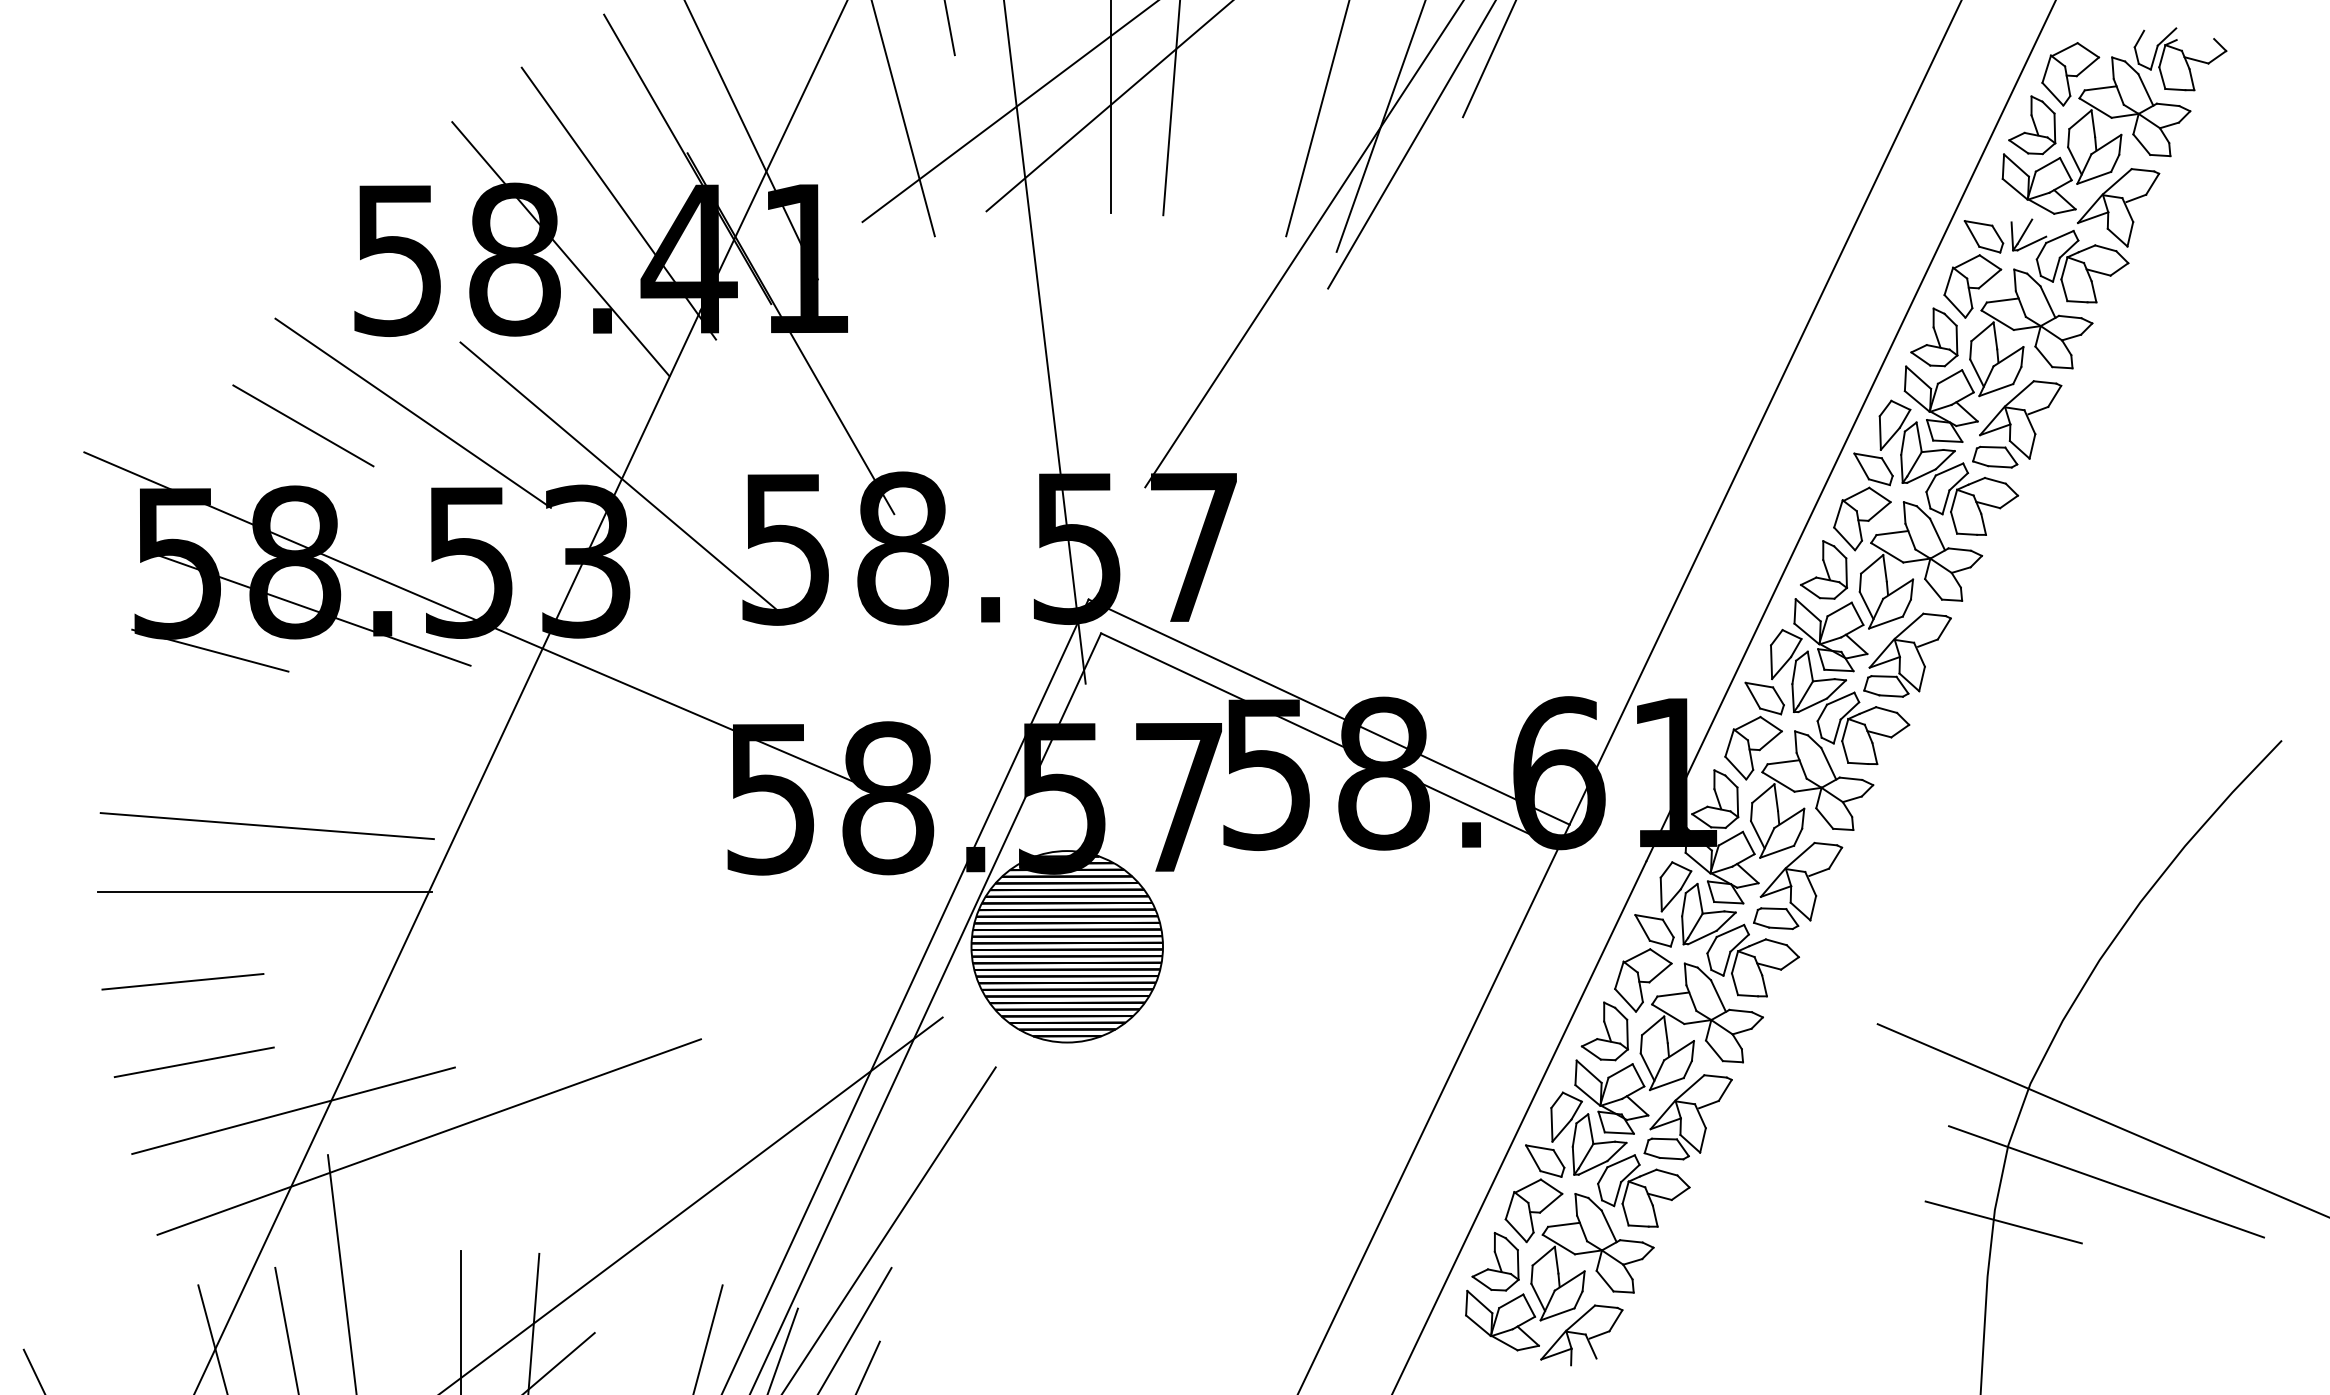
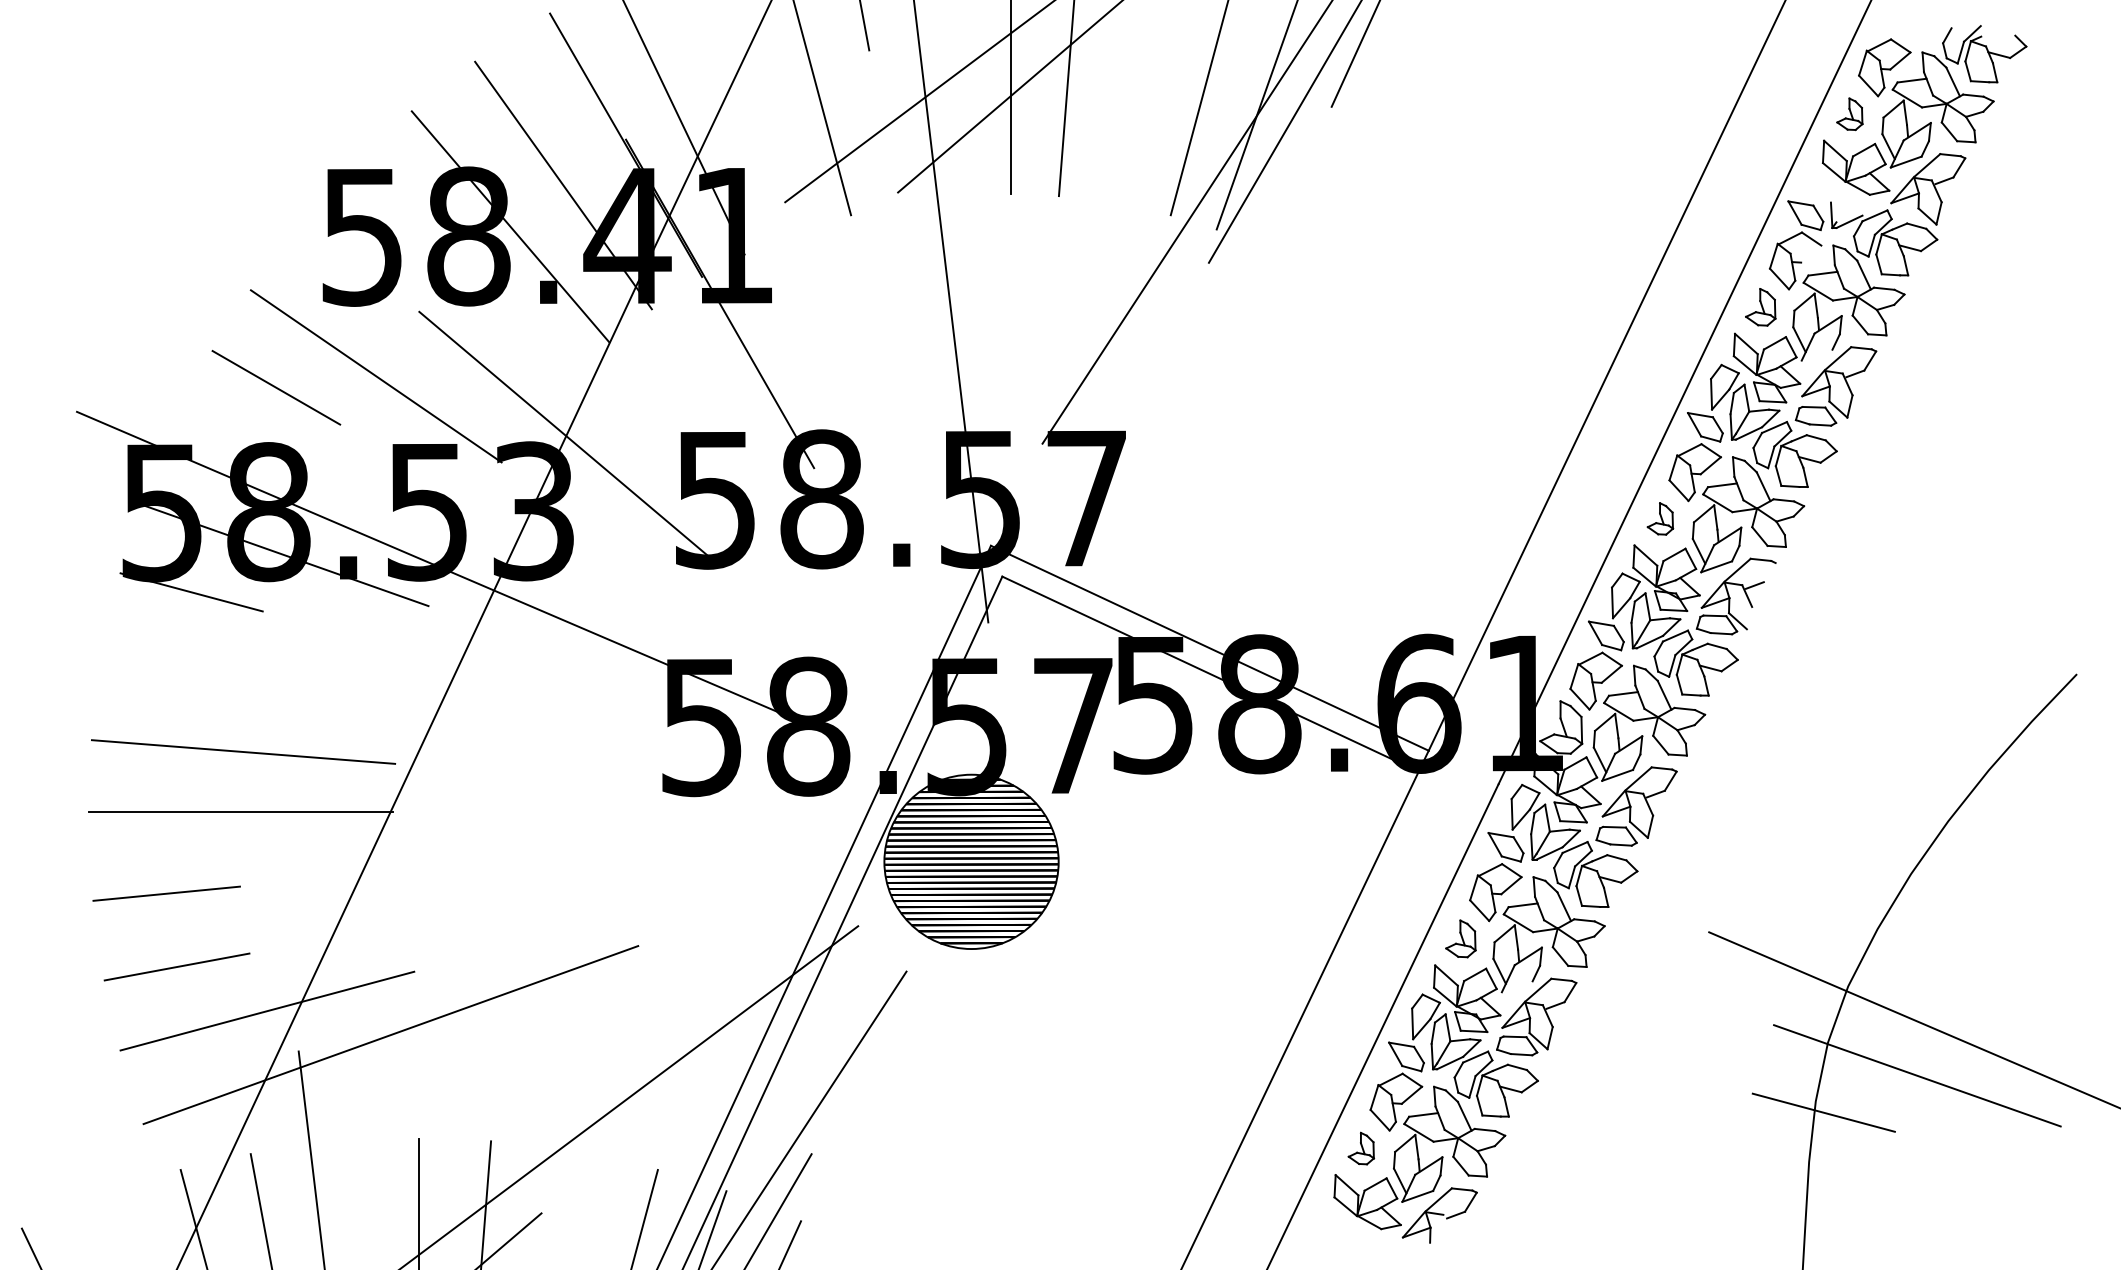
part: (2032, 125) -> (1850, 114), size x0.6
line: (2024, 231) -> (1842, 210), removed
line: (1989, 278) -> (1810, 253), removed
part: (1934, 337) -> (1760, 307), size x0.7
line: (1996, 390) -> (1817, 355), removed
part: (1824, 569) -> (1660, 518), size x0.6
line: (1943, 628) -> (1769, 572), removed
line: (1921, 678) -> (1748, 617), removed
part: (1604, 1031) -> (1460, 938), size x0.7
line: (1666, 1084) -> (1516, 987), removed
part: (1495, 1261) -> (1361, 1148), size x0.6
line: (1590, 1346) -> (1447, 1225), removed

